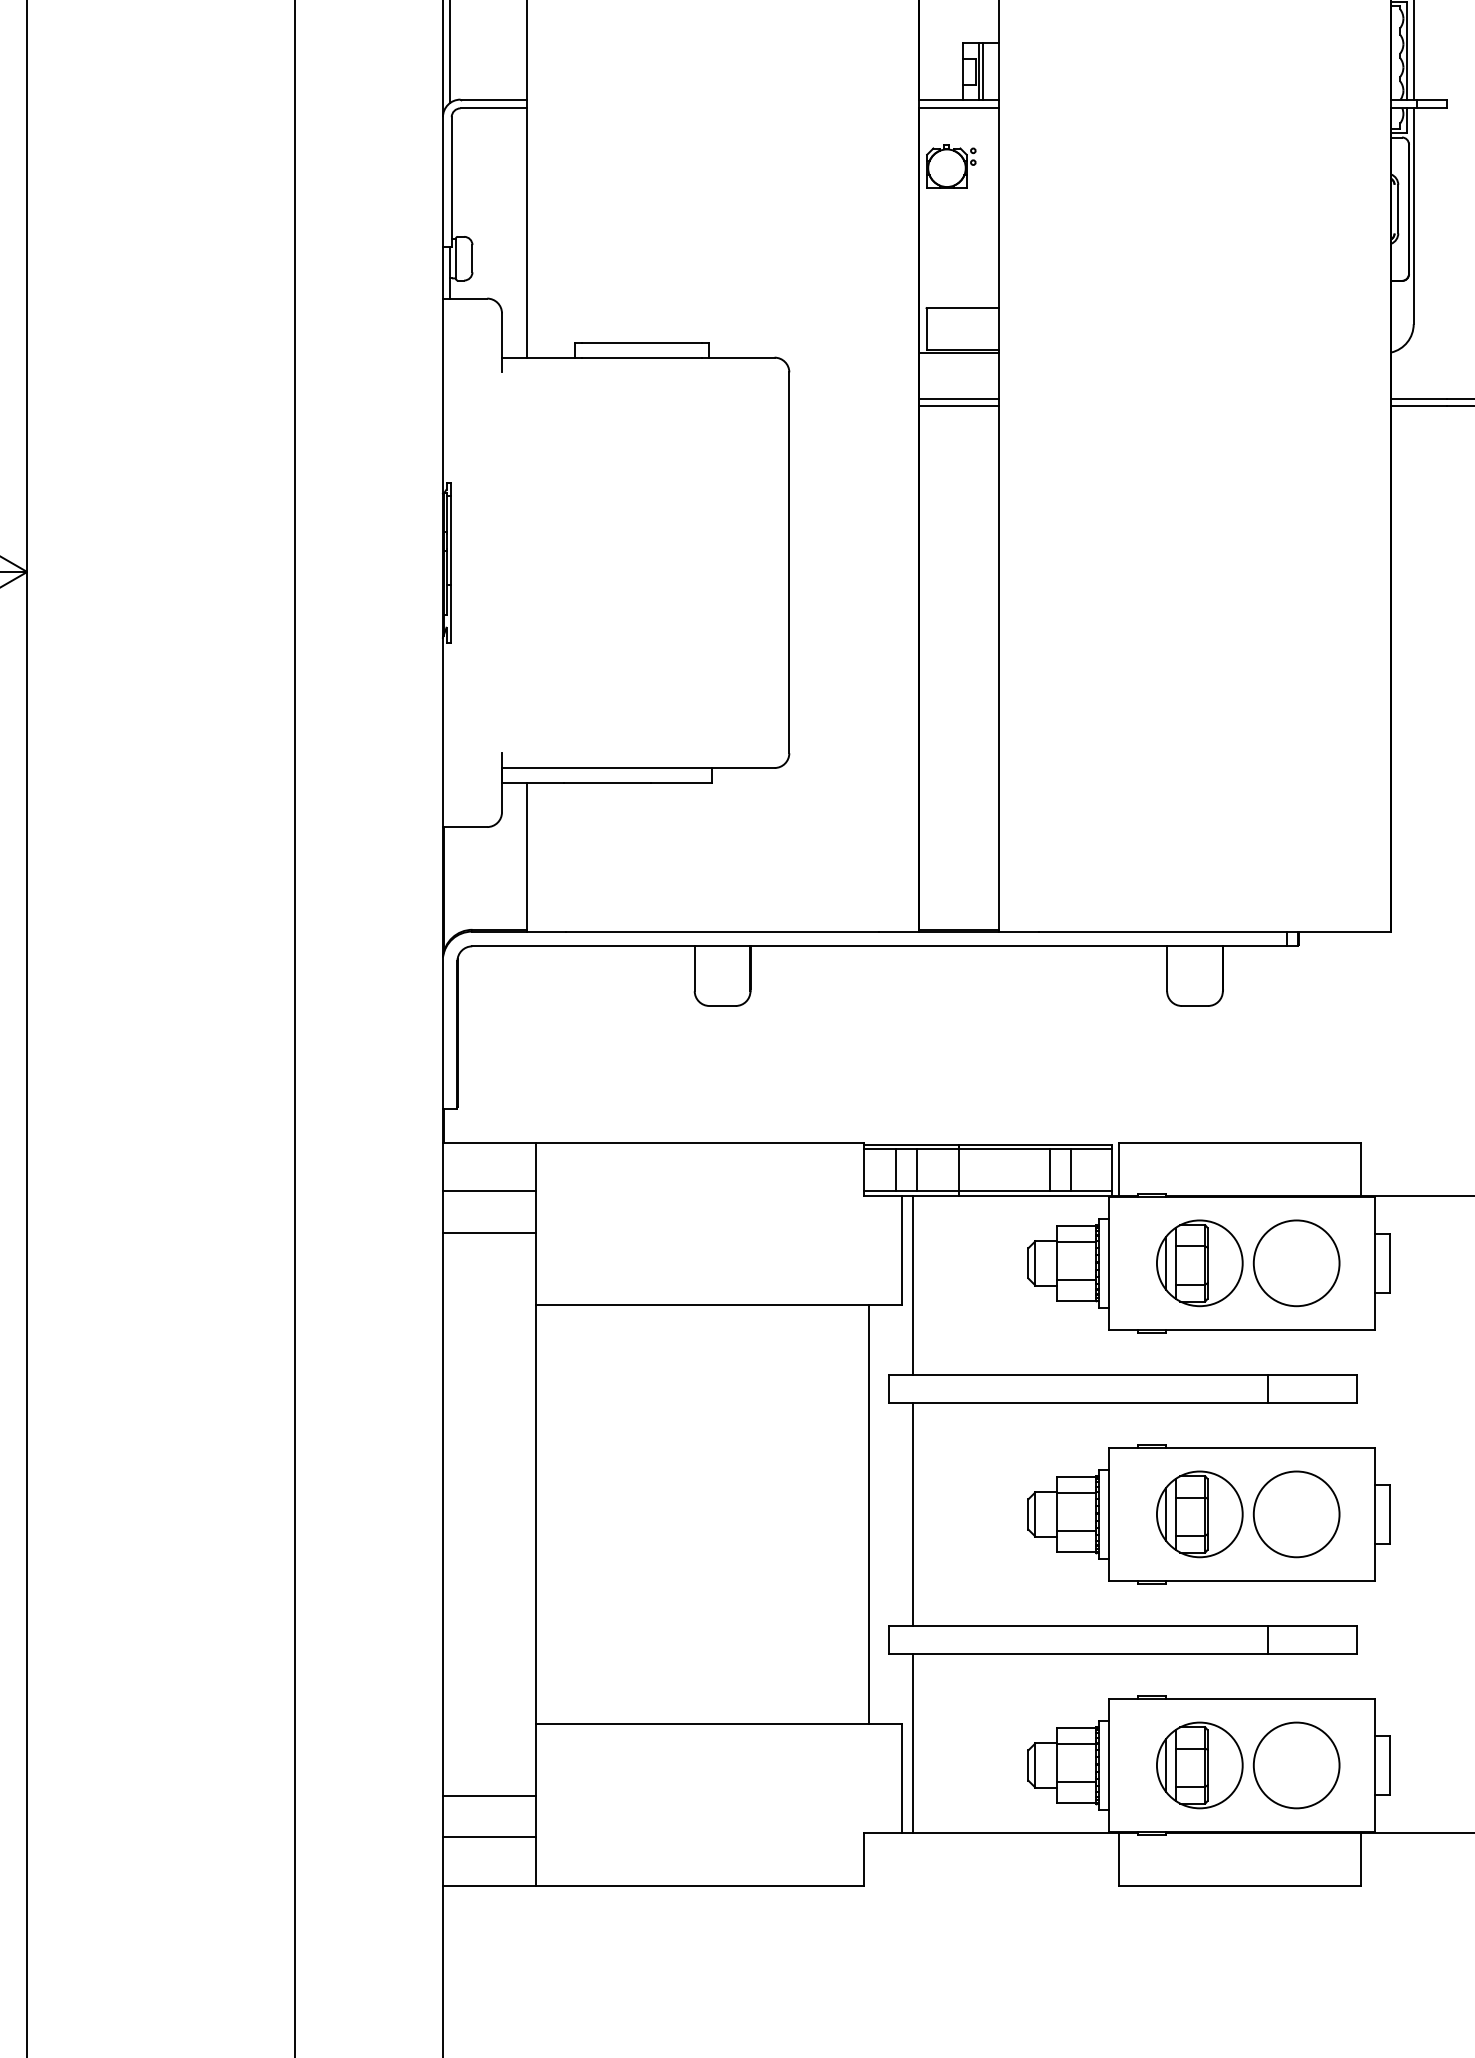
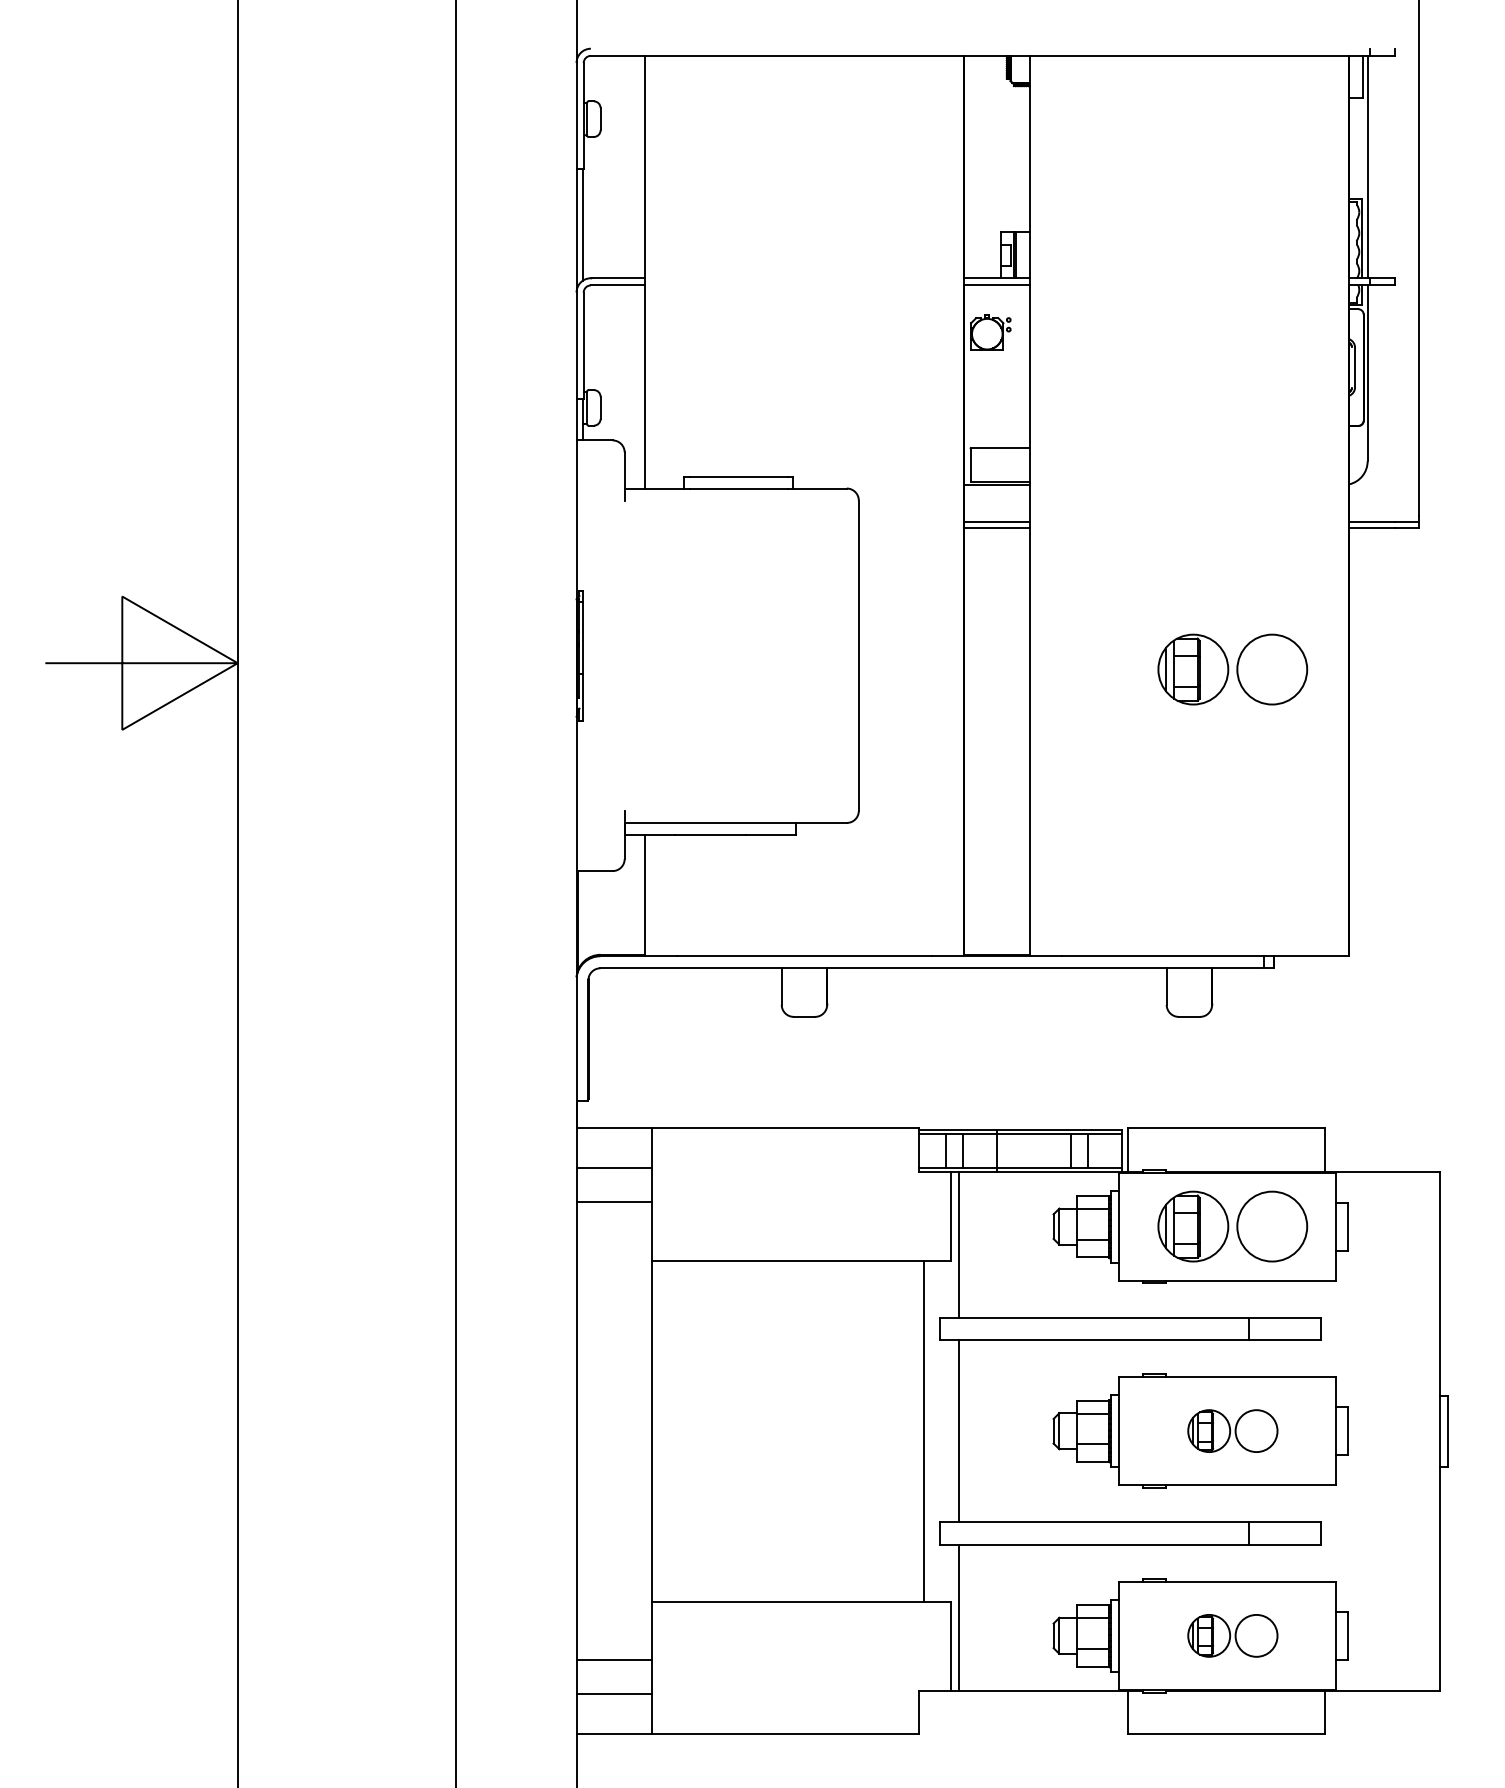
part: (1247, 579) -> (1232, 669), added
part: (1247, 1513) -> (1232, 1430), size x0.6
part: (1247, 1765) -> (1232, 1635), size x0.6

